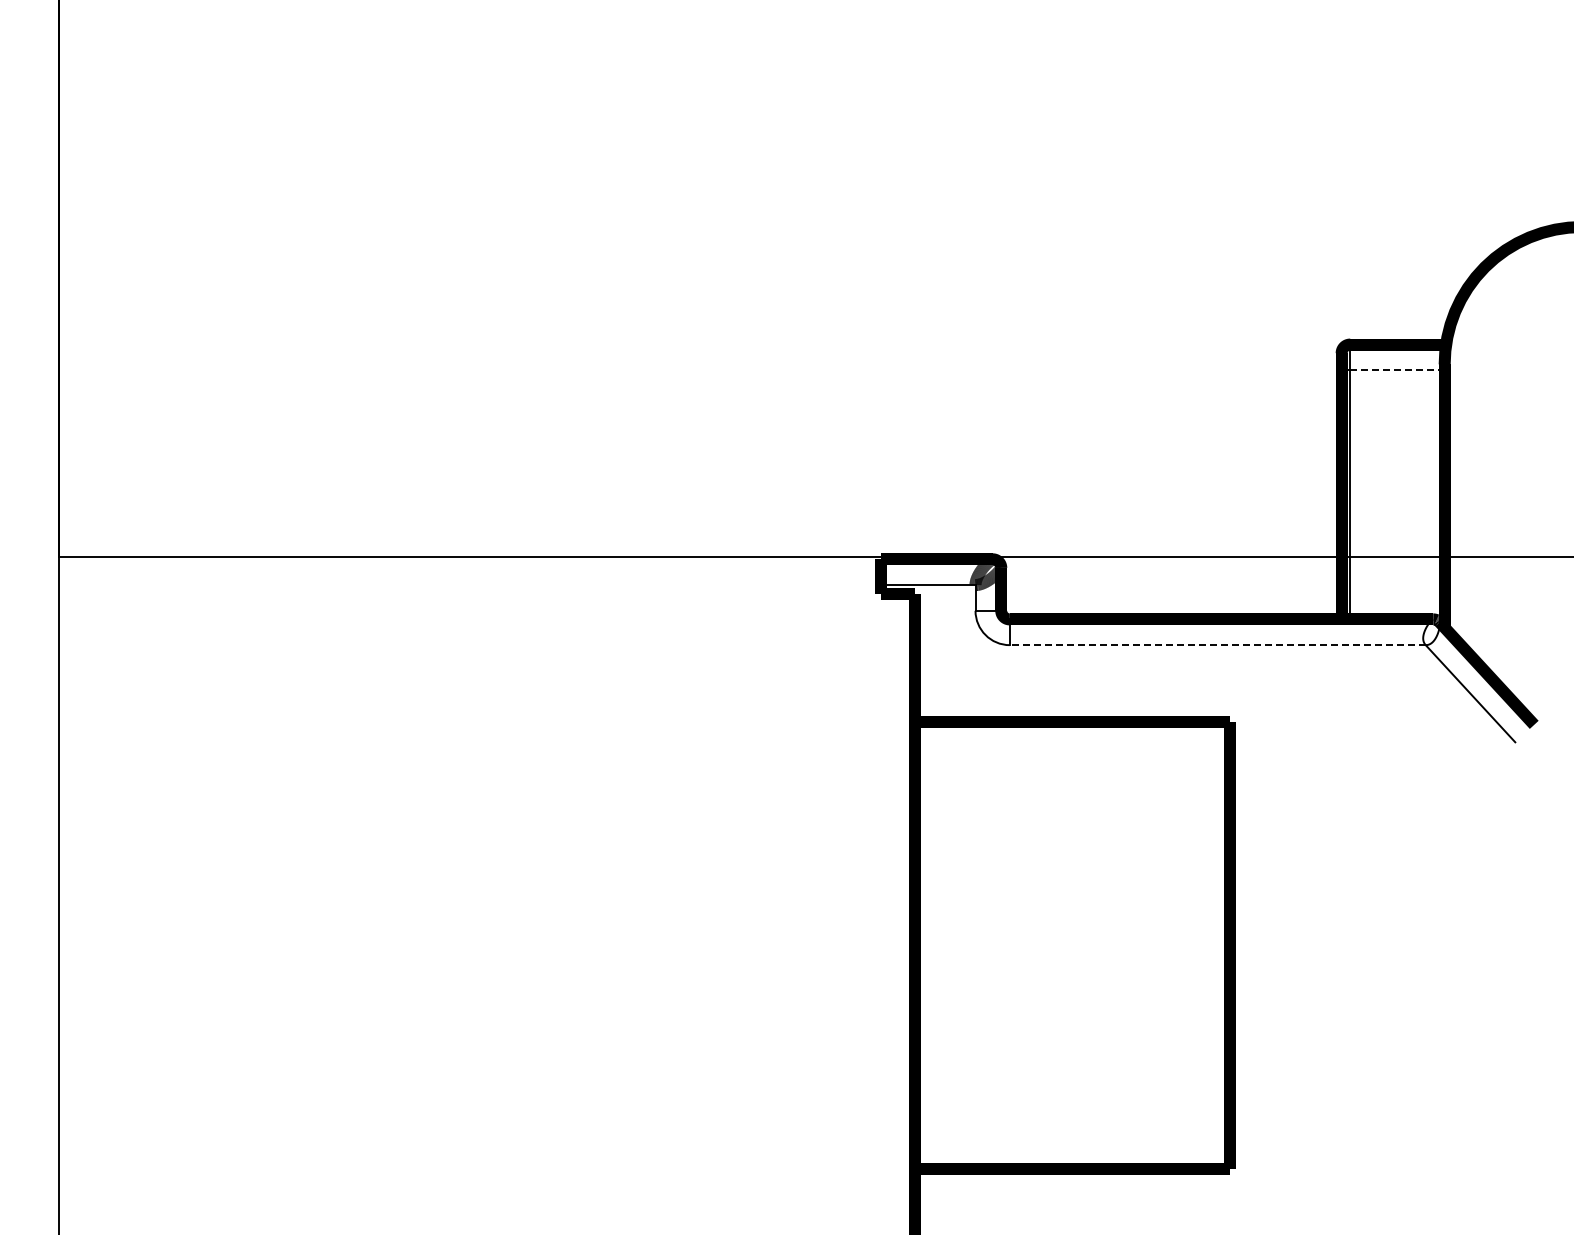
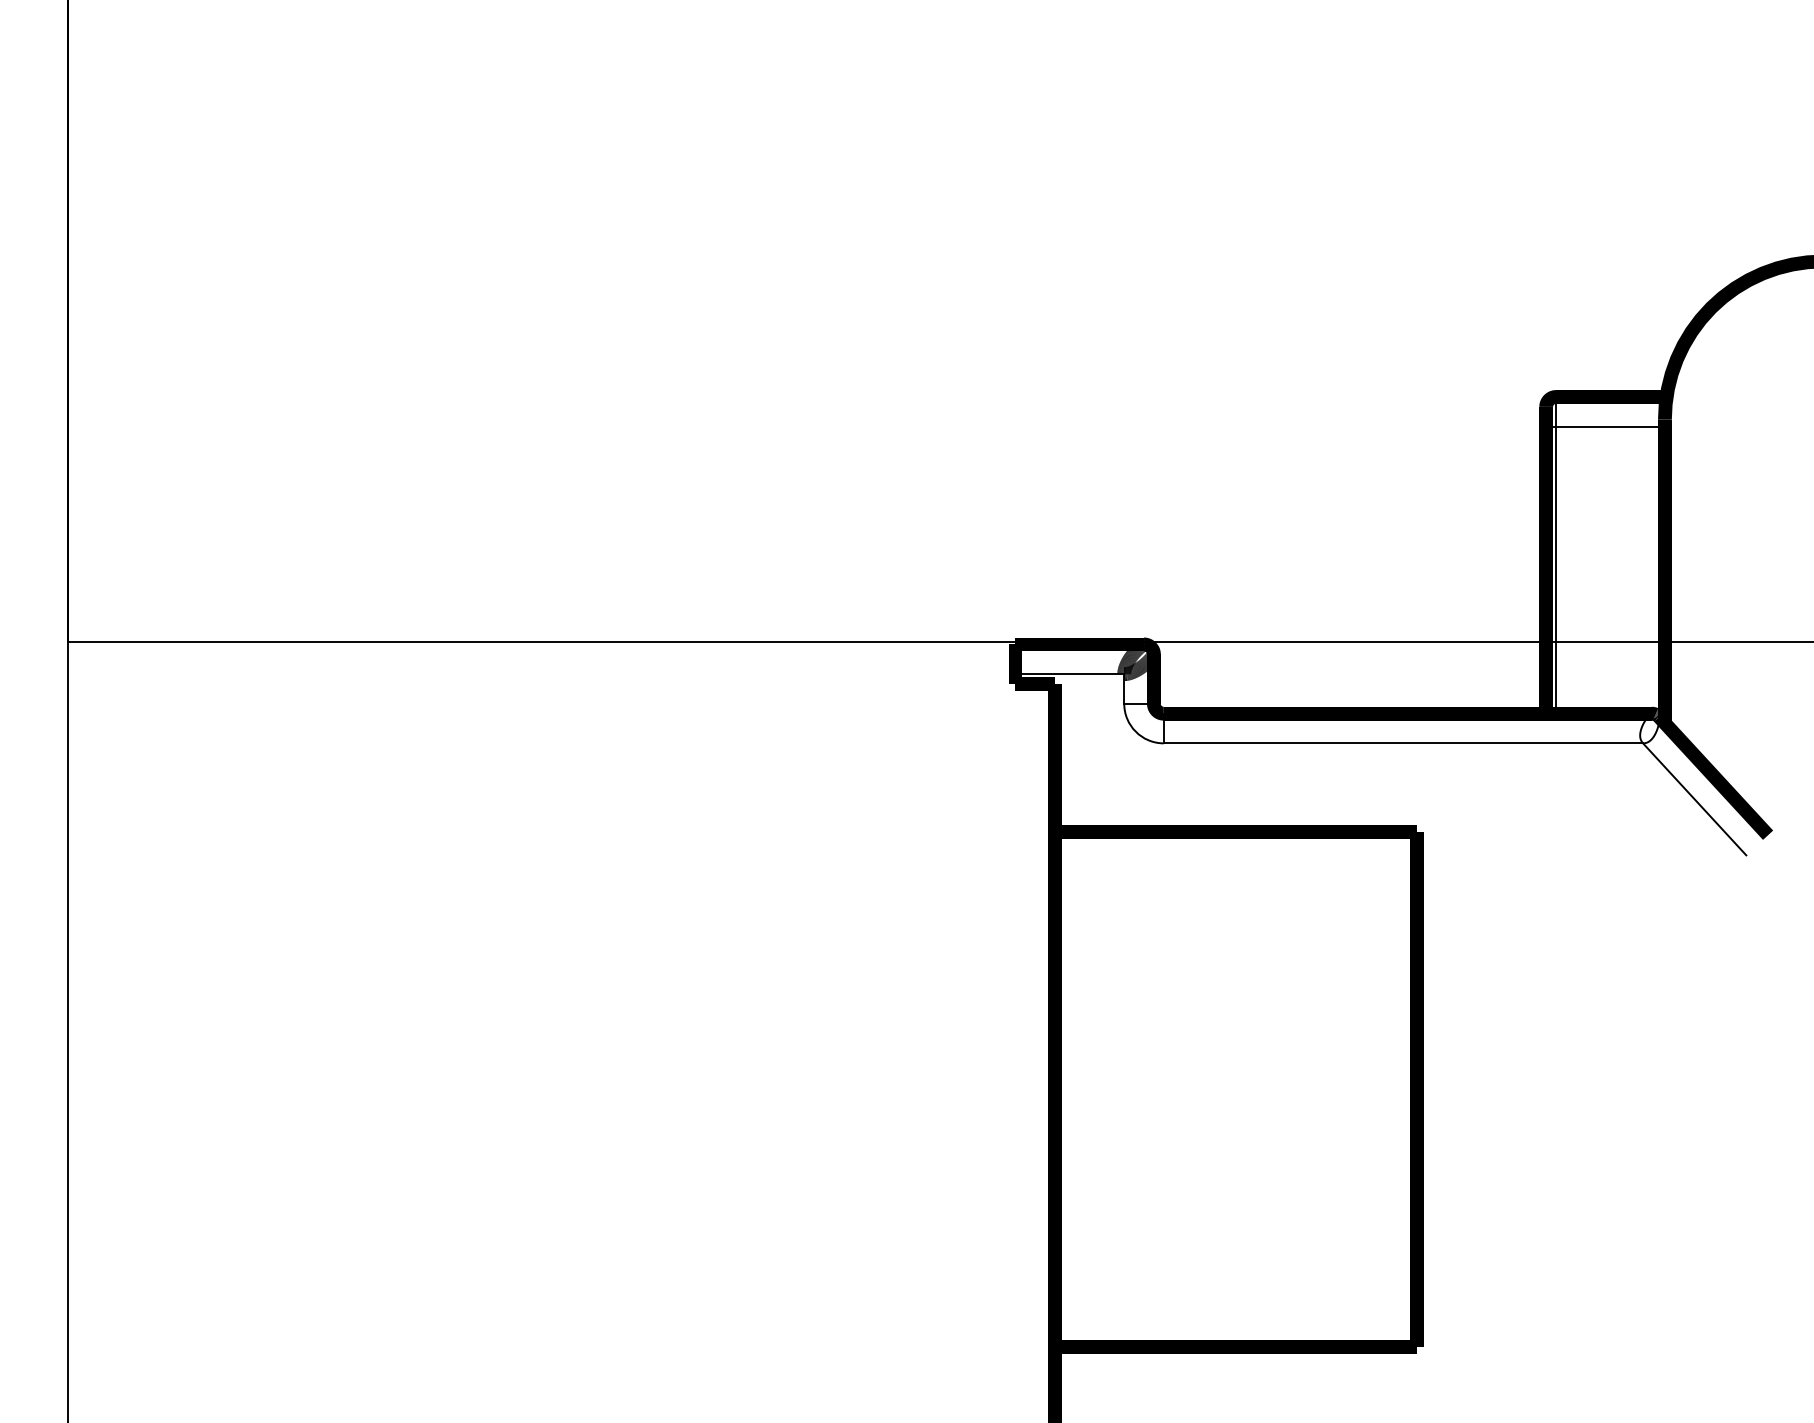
line: (1396, 370) -> (1609, 426), dashed -> solid
line: (1217, 645) -> (1403, 743), dashed -> solid

